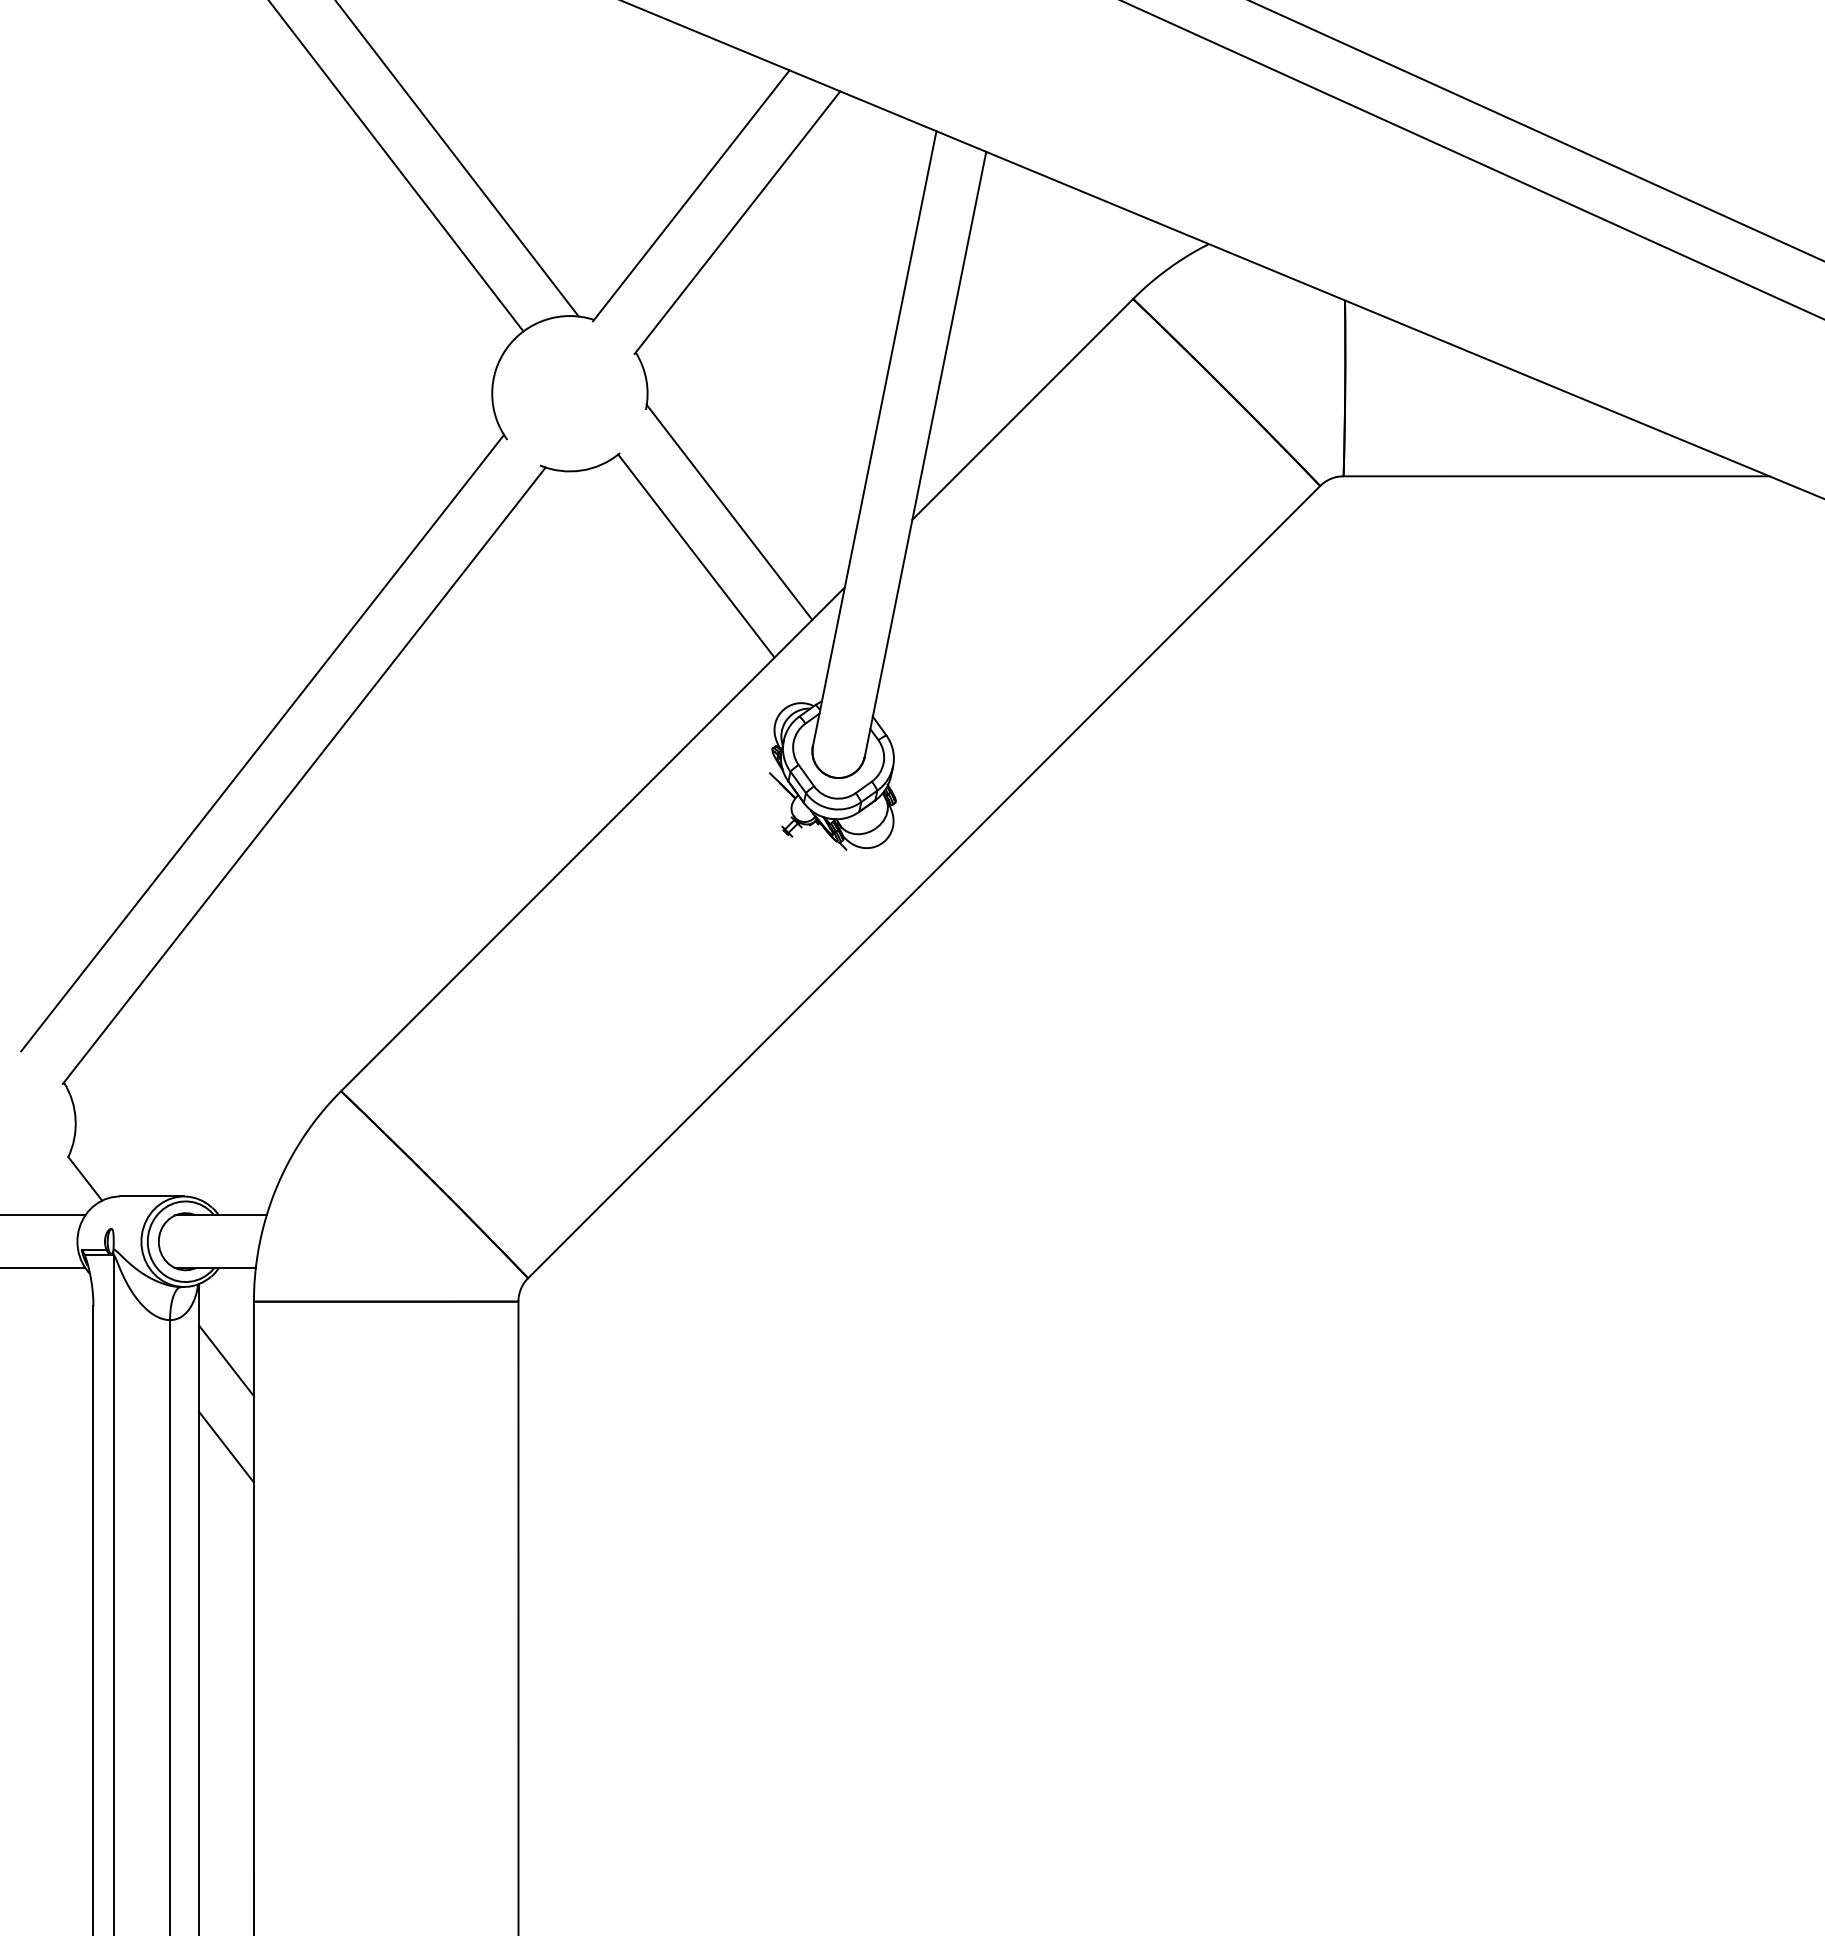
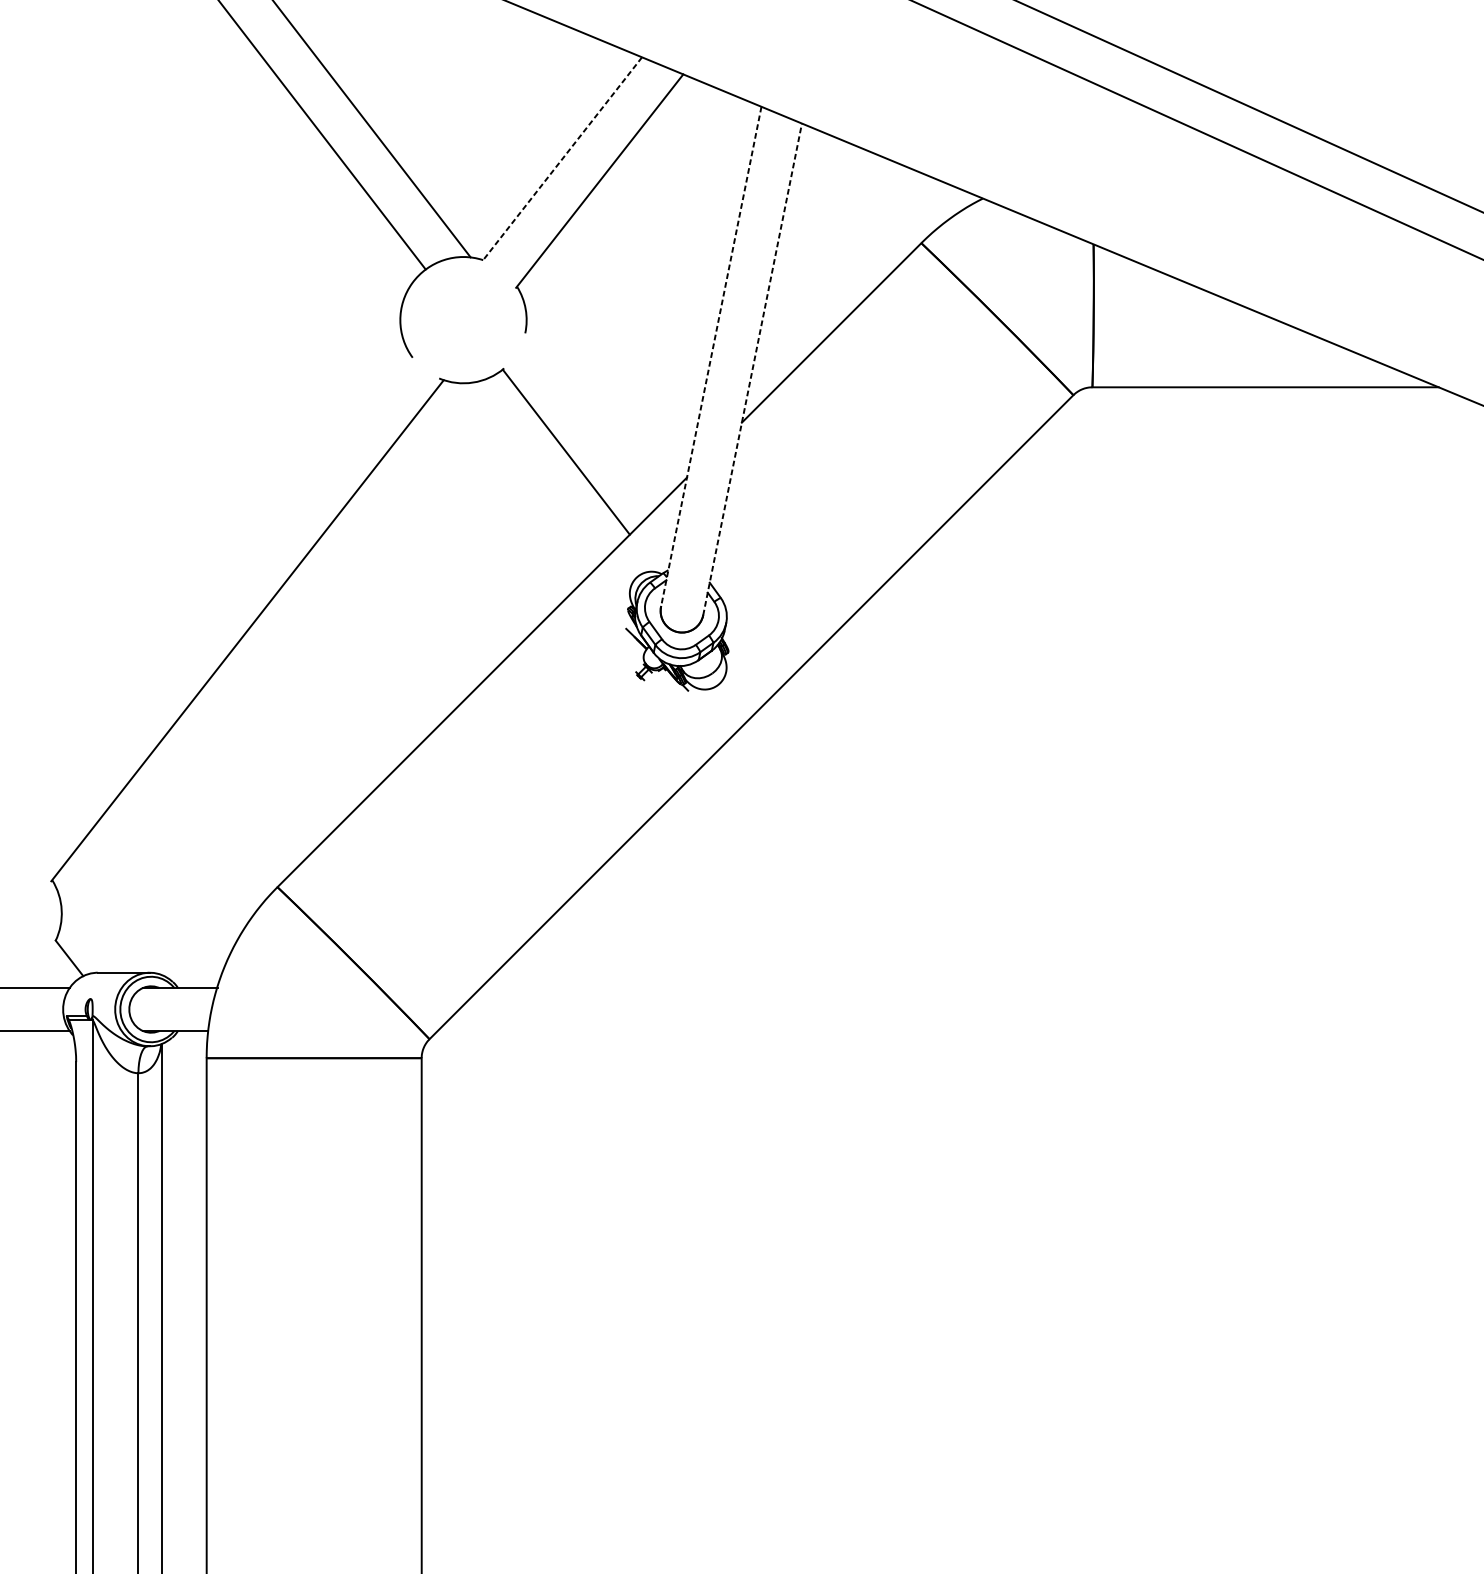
line: (690, 196) -> (561, 159), solid -> dashed
line: (874, 438) -> (711, 356), solid -> dashed
line: (925, 454) -> (752, 369), solid -> dashed
line: (729, 511) -> (593, 415), removed
line: (262, 742) -> (213, 603), removed
line: (226, 1360) -> (184, 1106), removed
line: (226, 1446) -> (184, 1175), removed

